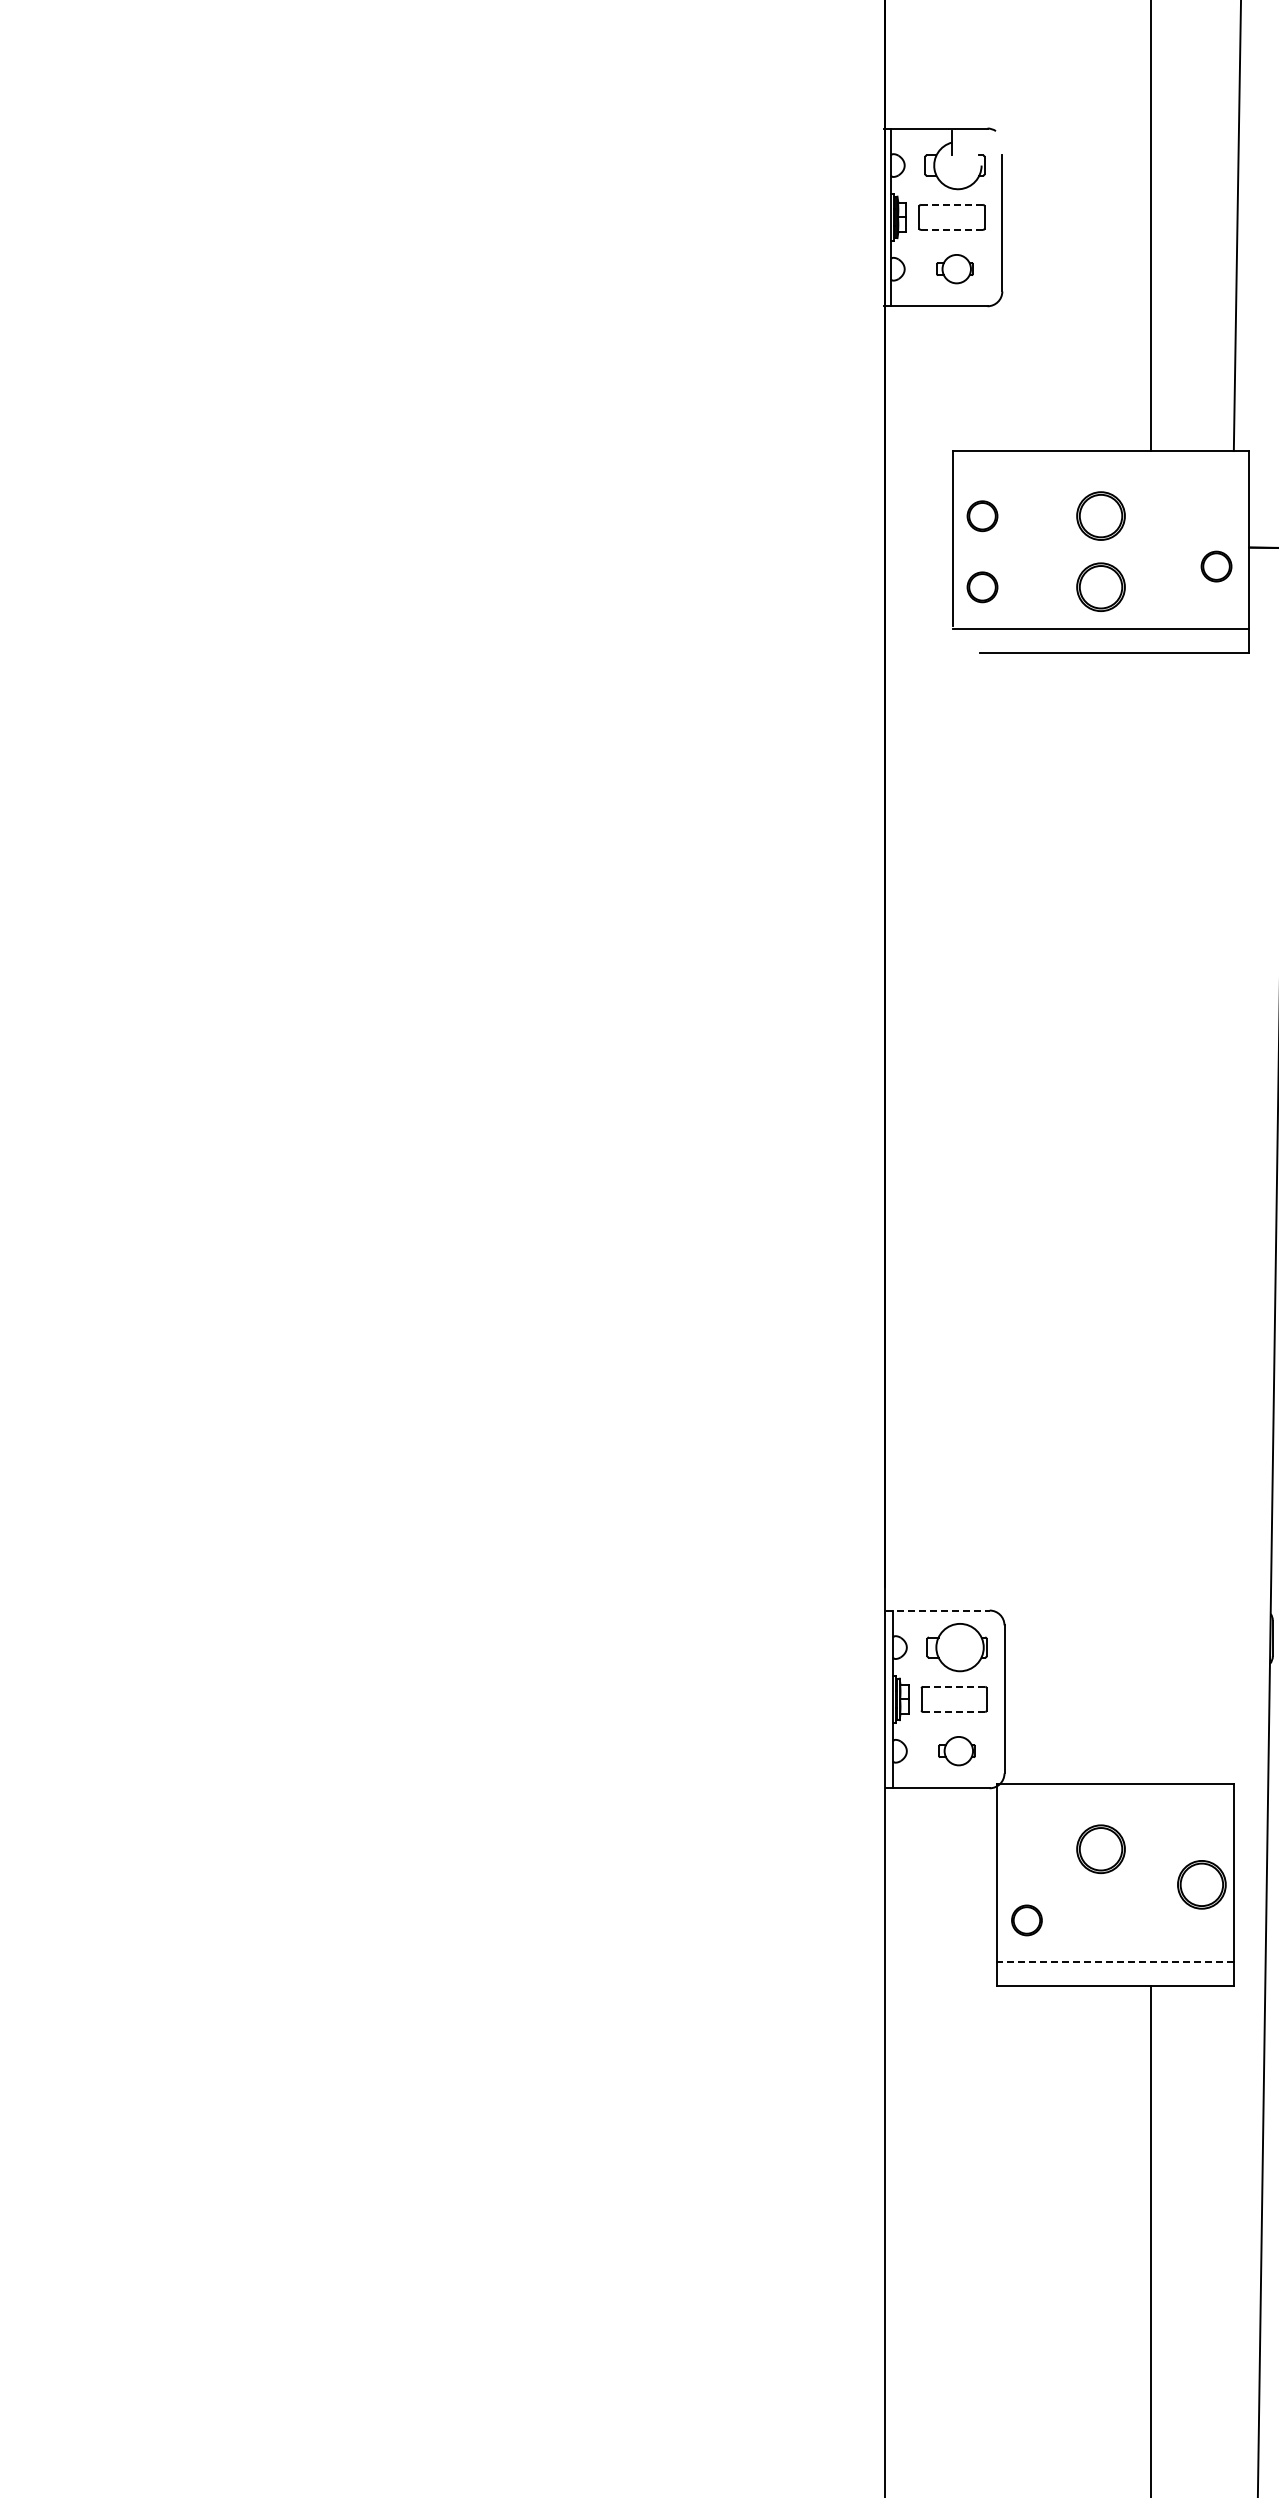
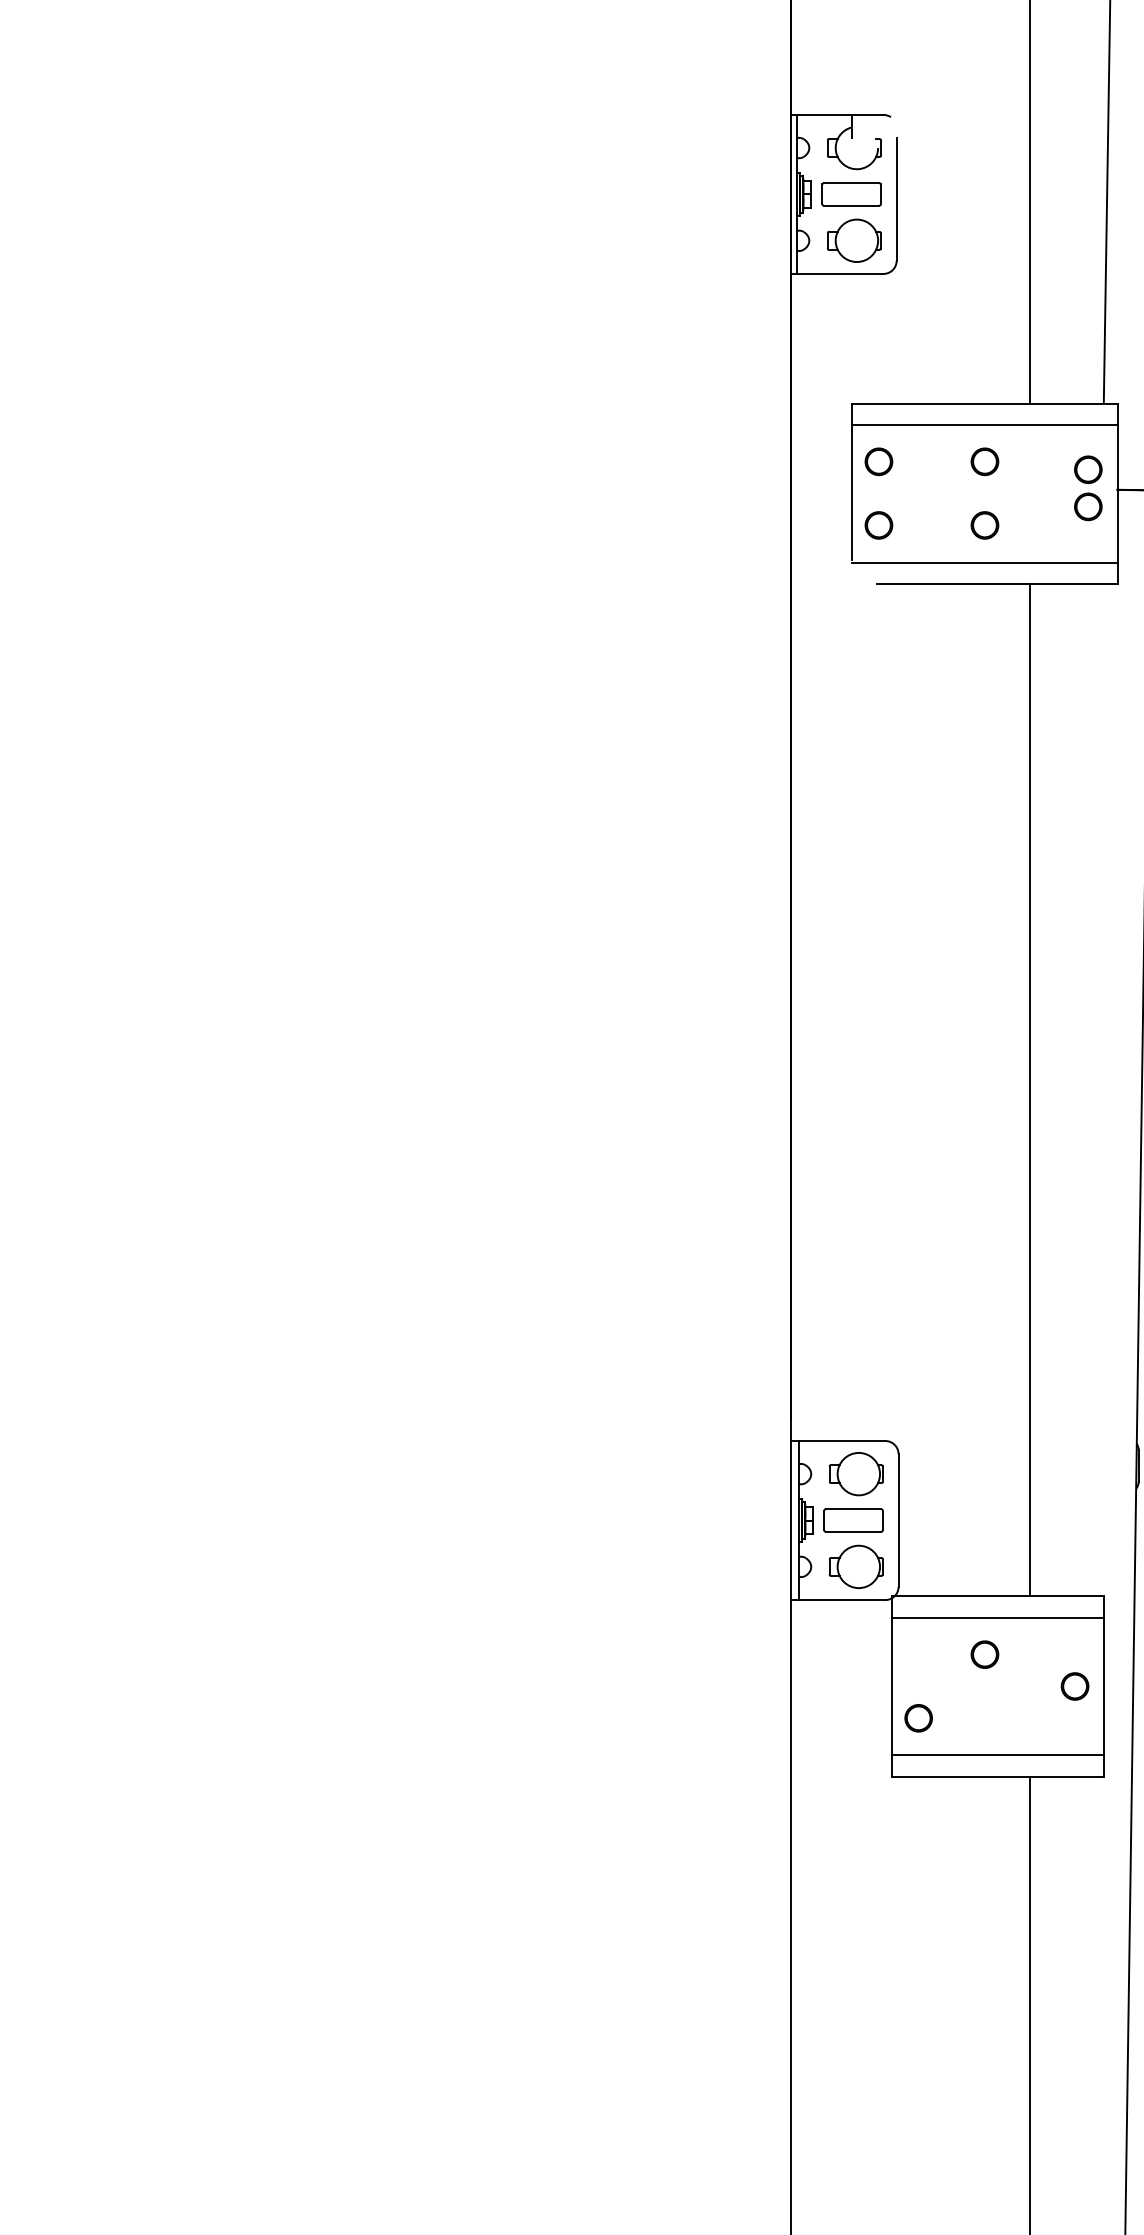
line: (951, 204) -> (851, 182), dashed -> solid
line: (952, 230) -> (852, 206), dashed -> solid
part: (954, 268) -> (853, 240), size x1.67
line: (1100, 474) -> (984, 424), added
part: (1100, 516) -> (984, 462), size x0.62
part: (1216, 524) -> (1088, 469), added
part: (1100, 587) -> (984, 525), size x0.62
line: (1151, 1218) -> (1030, 1090), added
line: (937, 1610) -> (838, 1440), dashed -> solid
line: (953, 1686) -> (852, 1508), dashed -> solid
line: (954, 1712) -> (853, 1532), dashed -> solid
part: (956, 1750) -> (855, 1566), size x1.67
line: (1115, 1807) -> (997, 1617), added
part: (1100, 1849) -> (984, 1654), size x0.62
part: (1201, 1884) -> (1074, 1686), size x0.62
line: (1115, 1961) -> (997, 1755), dashed -> solid

